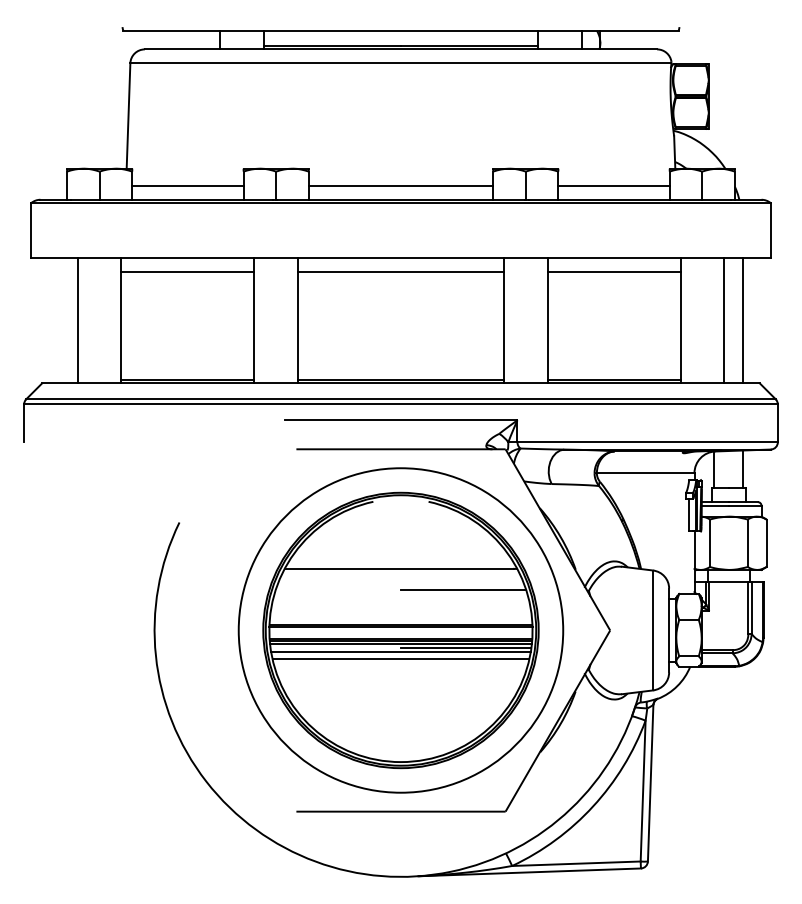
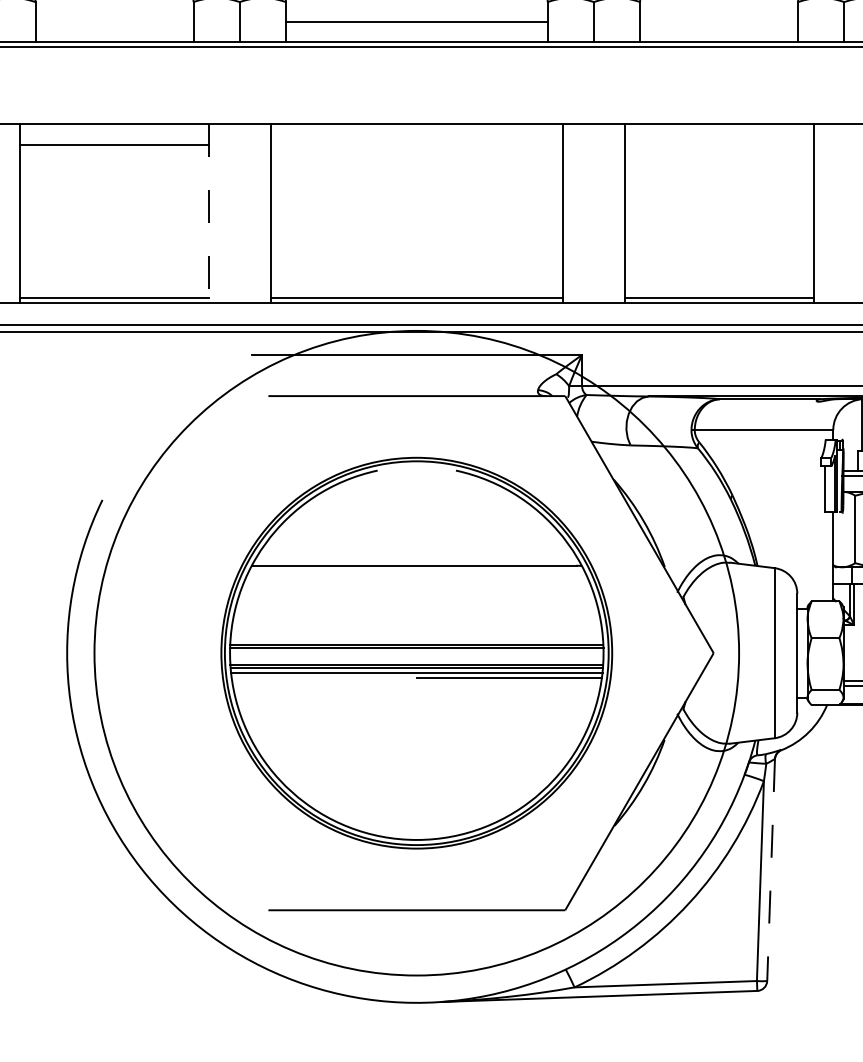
line: (187, 185) -> (113, 21), removed
line: (613, 185) -> (718, 21), removed
line: (400, 272) -> (416, 145), removed
line: (613, 272) -> (718, 145), removed
line: (254, 320) -> (208, 213), solid -> dashed
line: (463, 589) -> (505, 595), removed
circle: (400, 630) -> (416, 653), size x1.4
line: (400, 652) -> (416, 684), removed
line: (400, 659) -> (416, 694), removed
line: (650, 783) -> (770, 870), solid -> dashed

